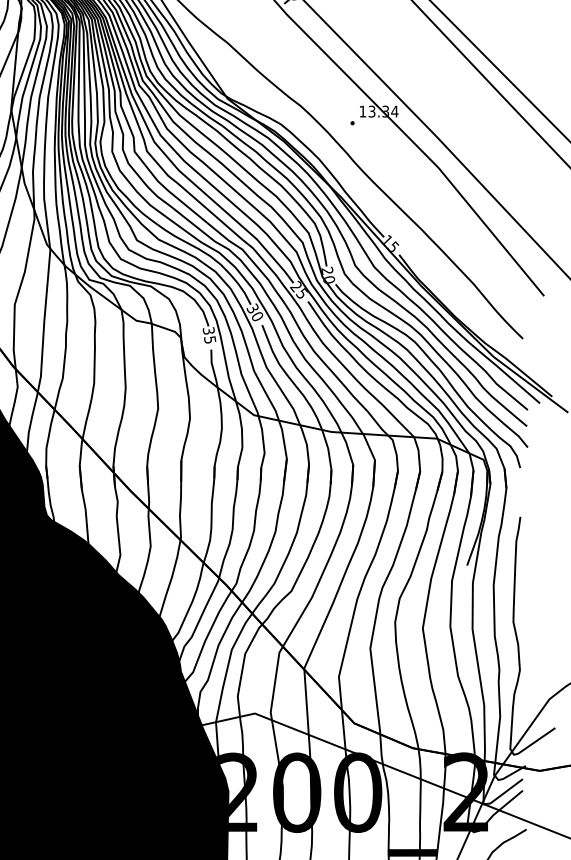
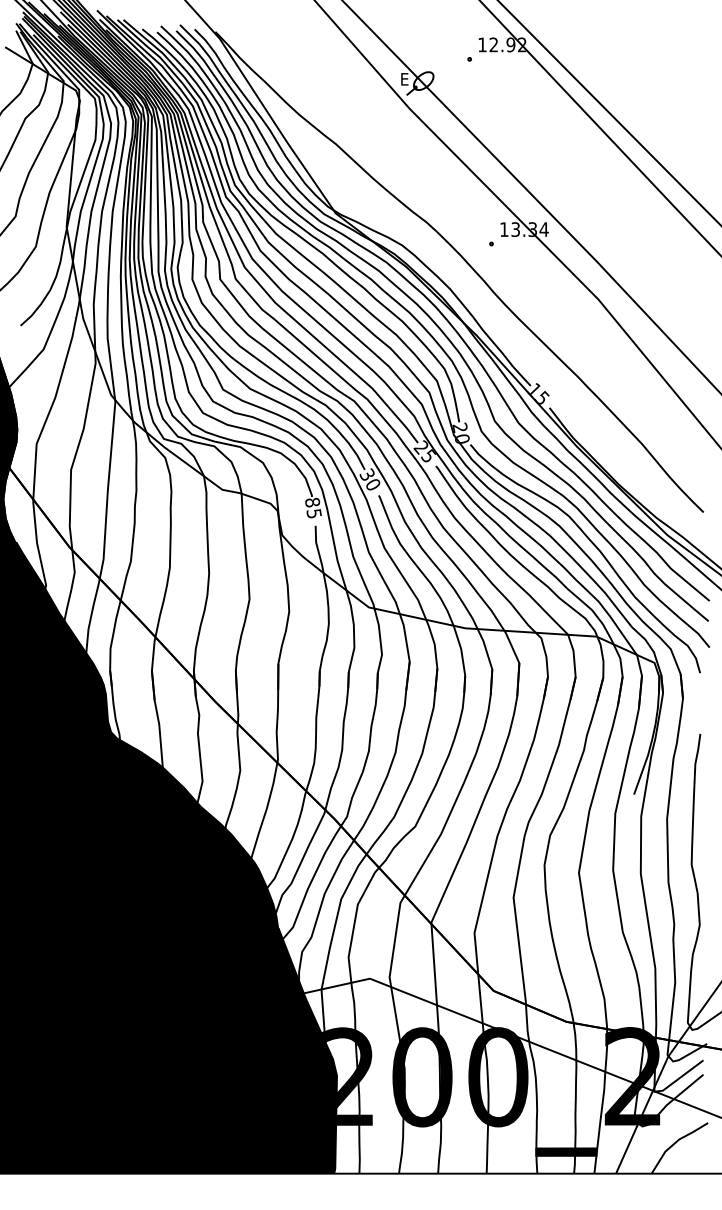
text: (208, 330) -> (312, 502), 35 -> 85

